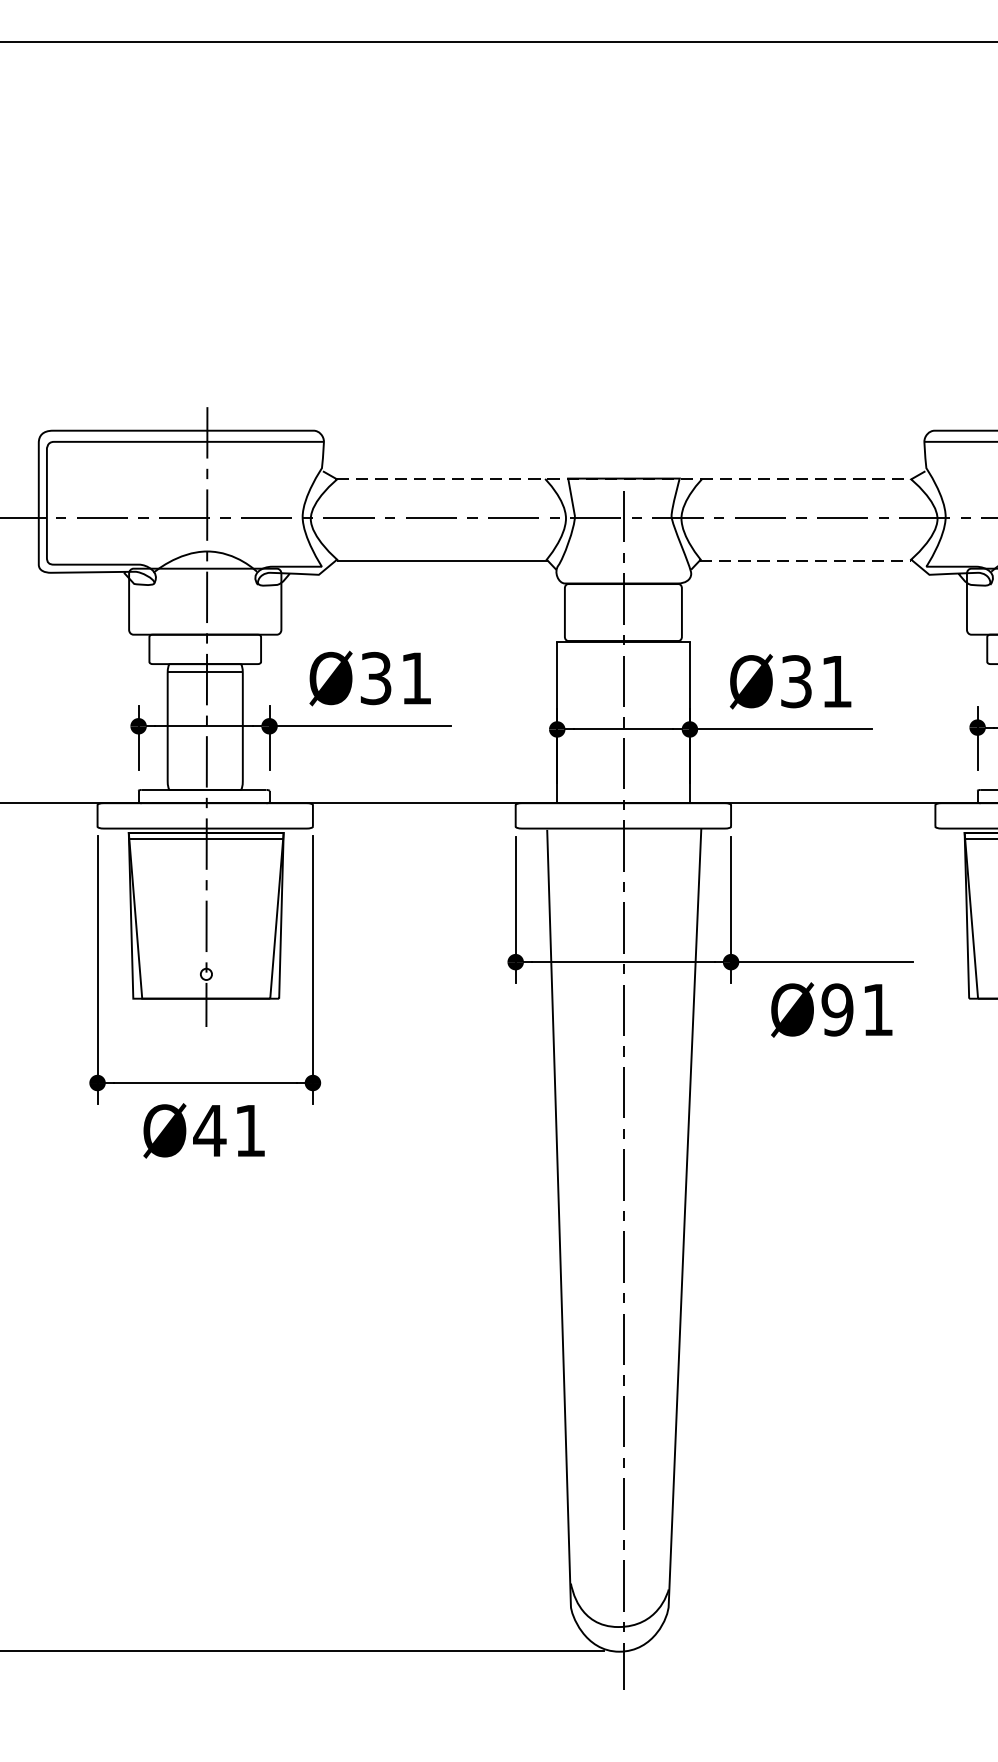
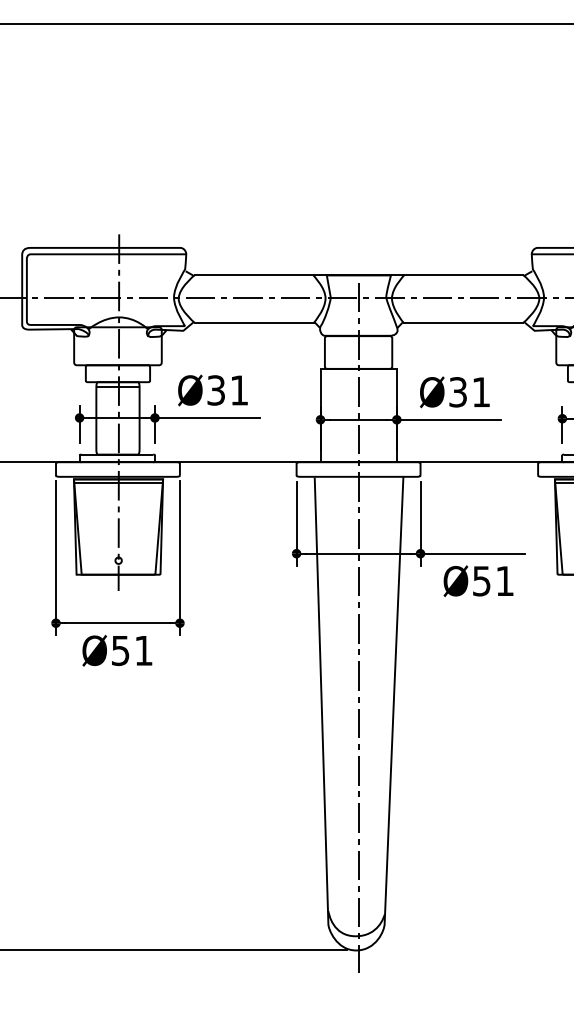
line: (624, 478) -> (359, 275), dashed -> solid
line: (805, 560) -> (463, 322), dashed -> solid
text: (837, 1010) -> (481, 581), Ø91 -> Ø51
text: (209, 1132) -> (120, 651), Ø41 -> Ø51

